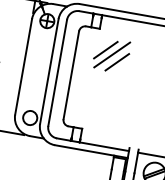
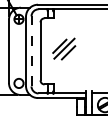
part: (112, 54) -> (64, 48), moved
line: (57, 71) -> (31, 50), solid -> dashed

